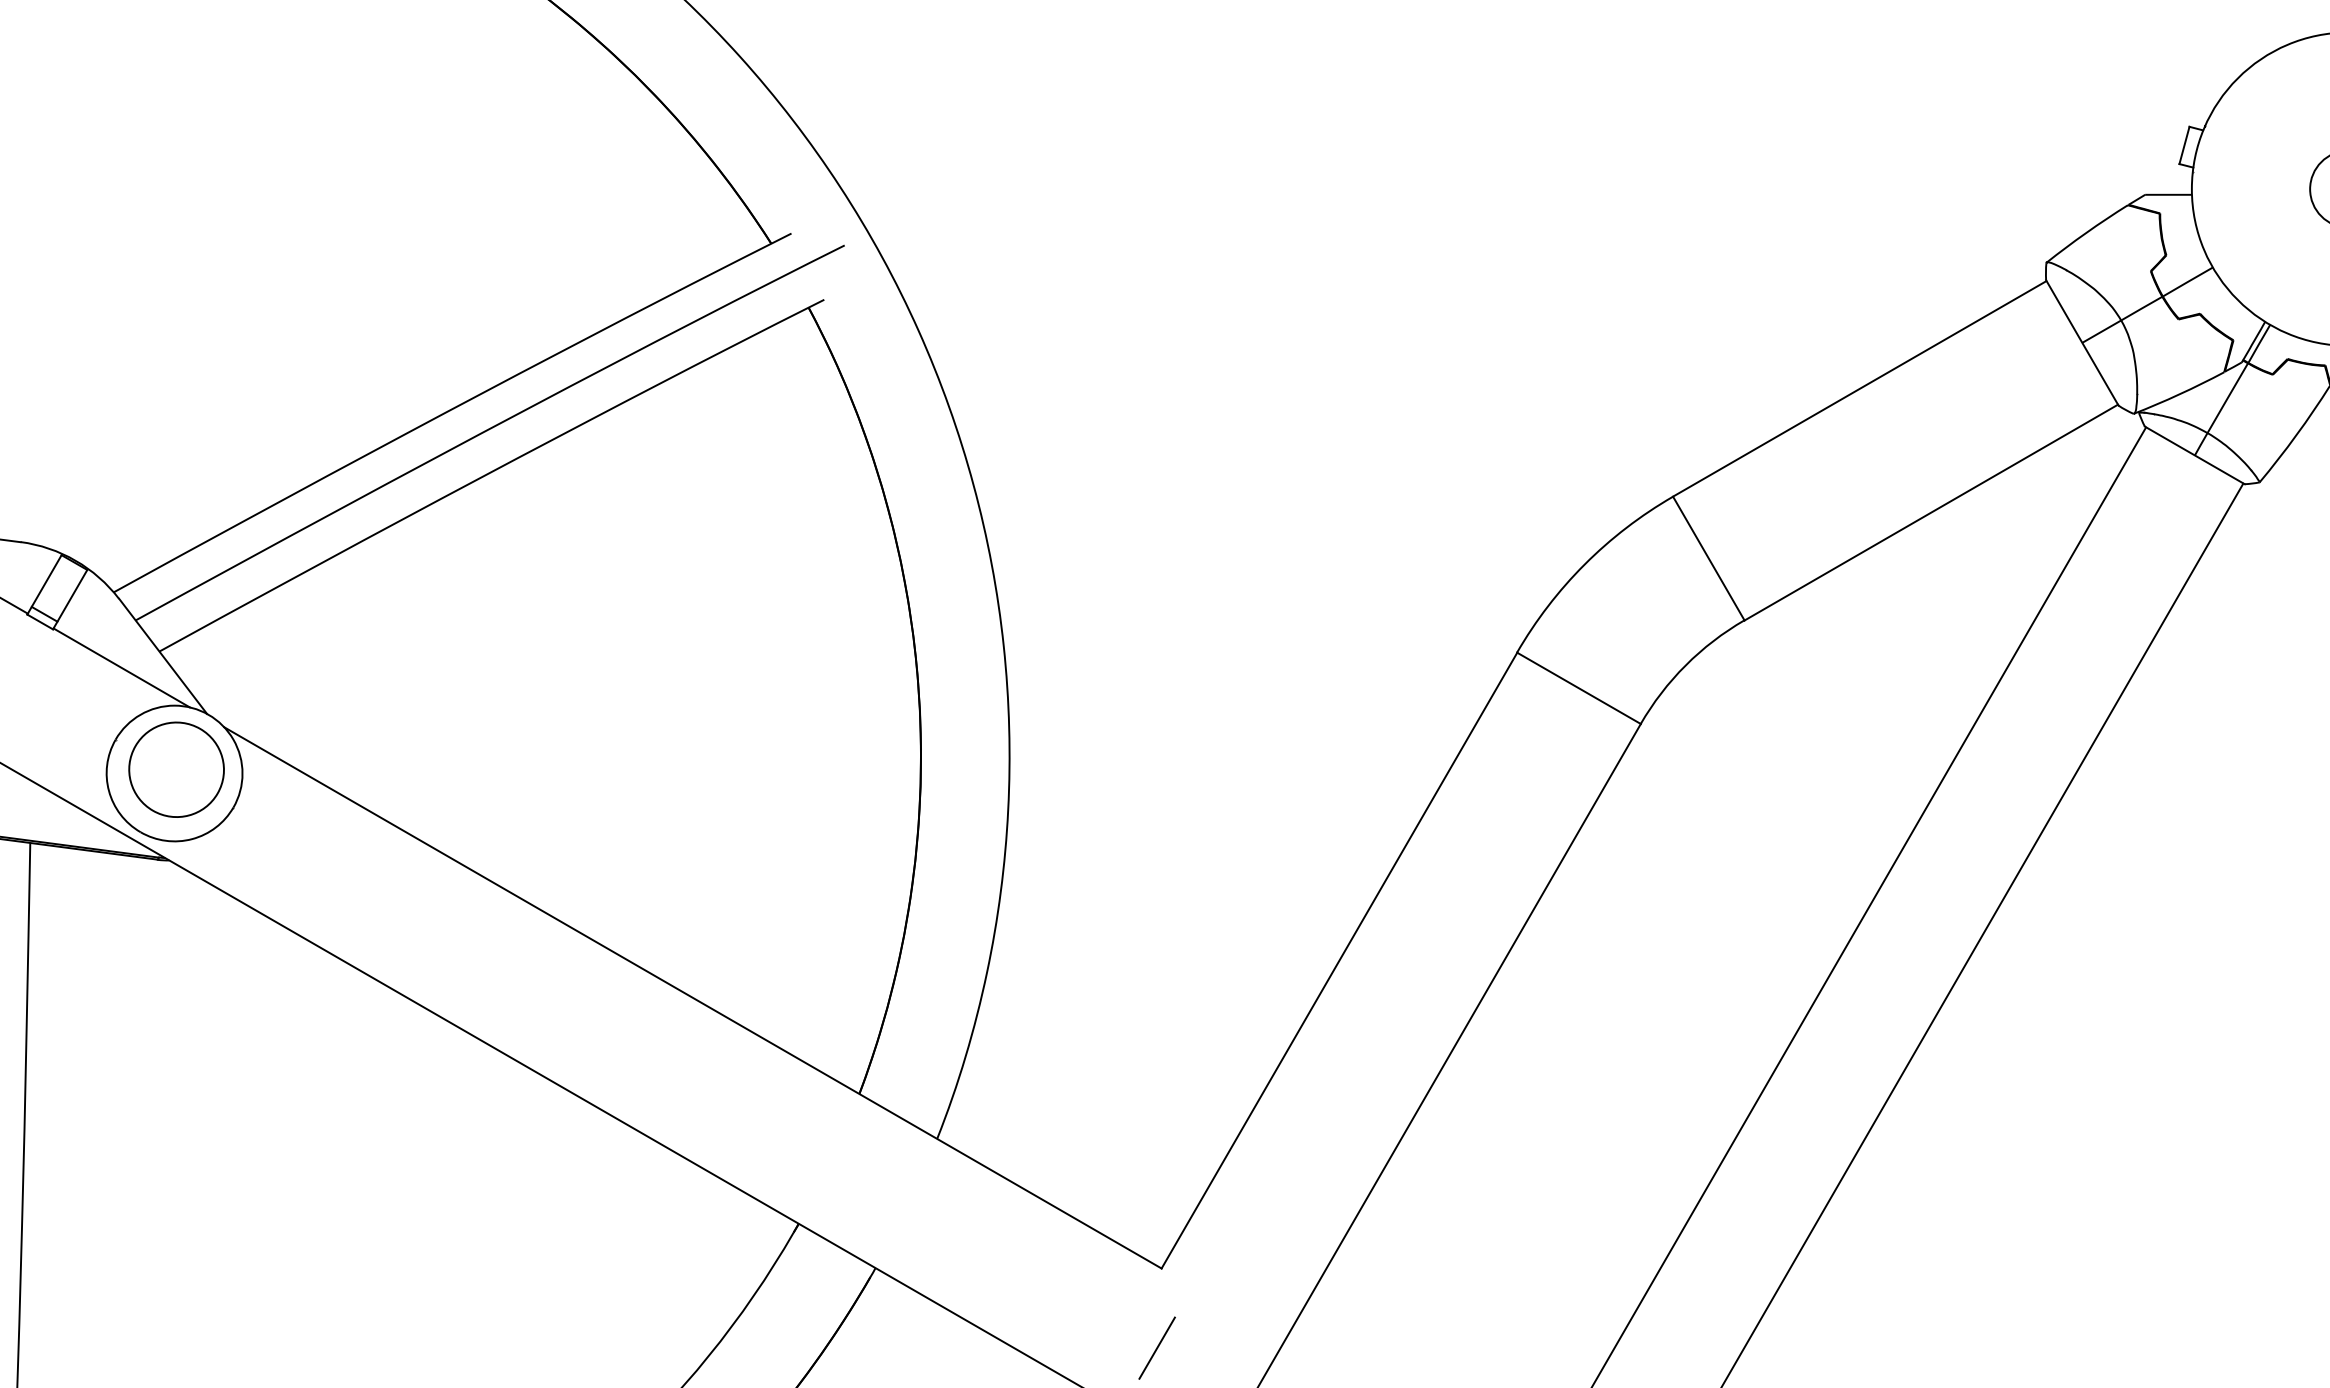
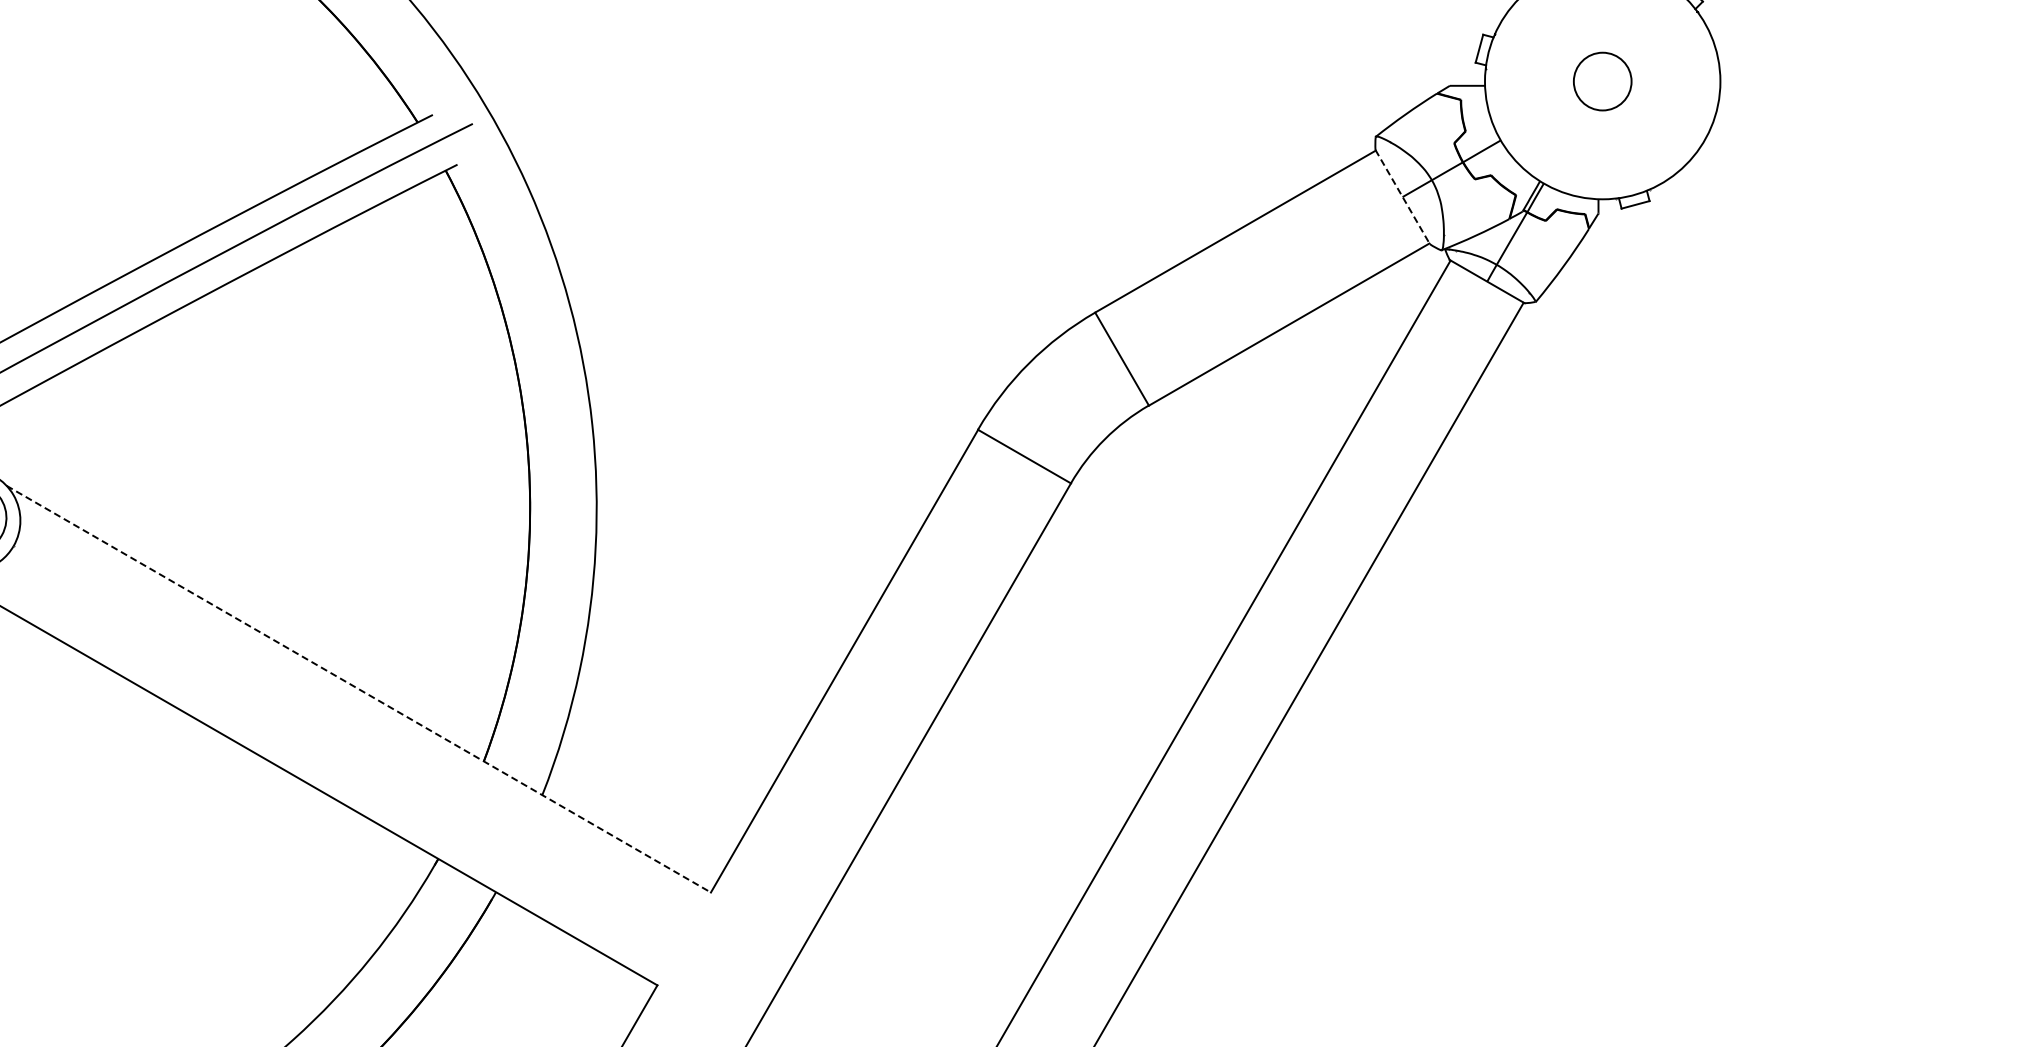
line: (2082, 343) -> (1402, 197), solid -> dashed
line: (692, 998) -> (358, 689), solid -> dashed
line: (1157, 1348) -> (707, 952), removed

